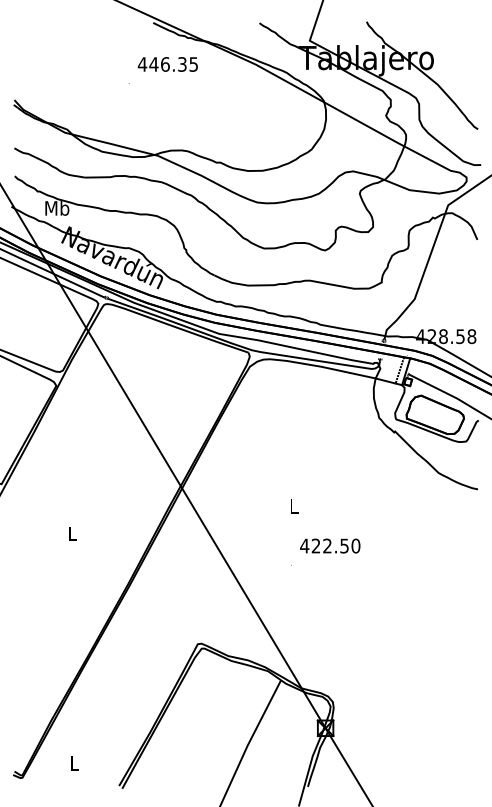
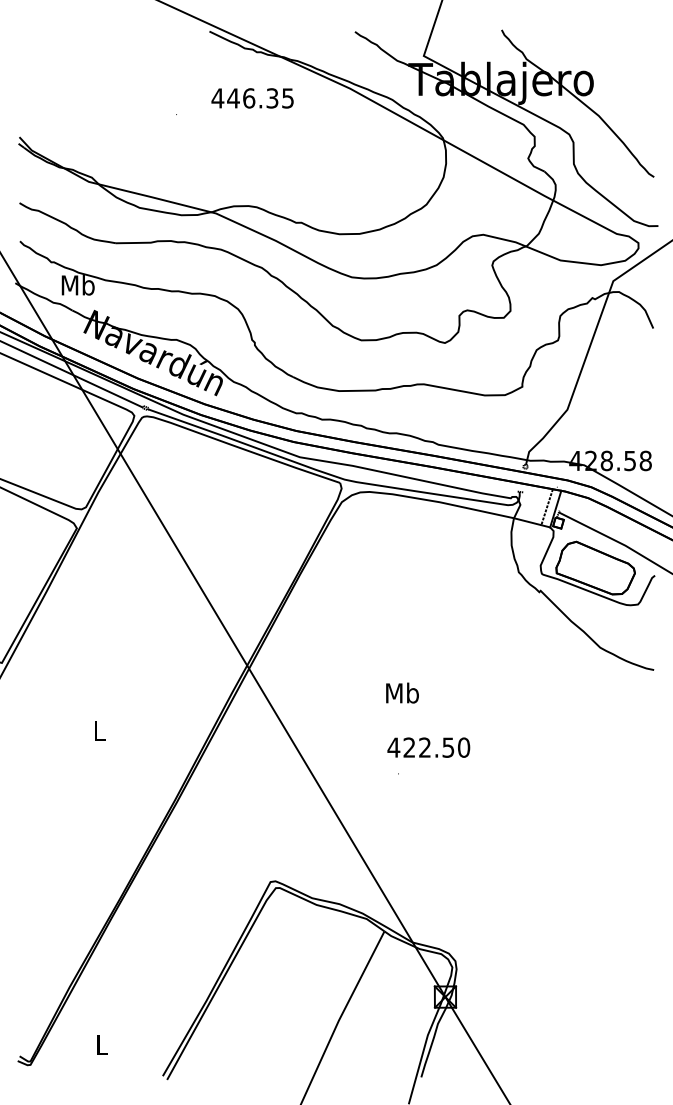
text: (167, 64) -> (252, 98), moved
text: (294, 505) -> (402, 692), L -> Mb
text: (330, 545) -> (428, 747), moved

